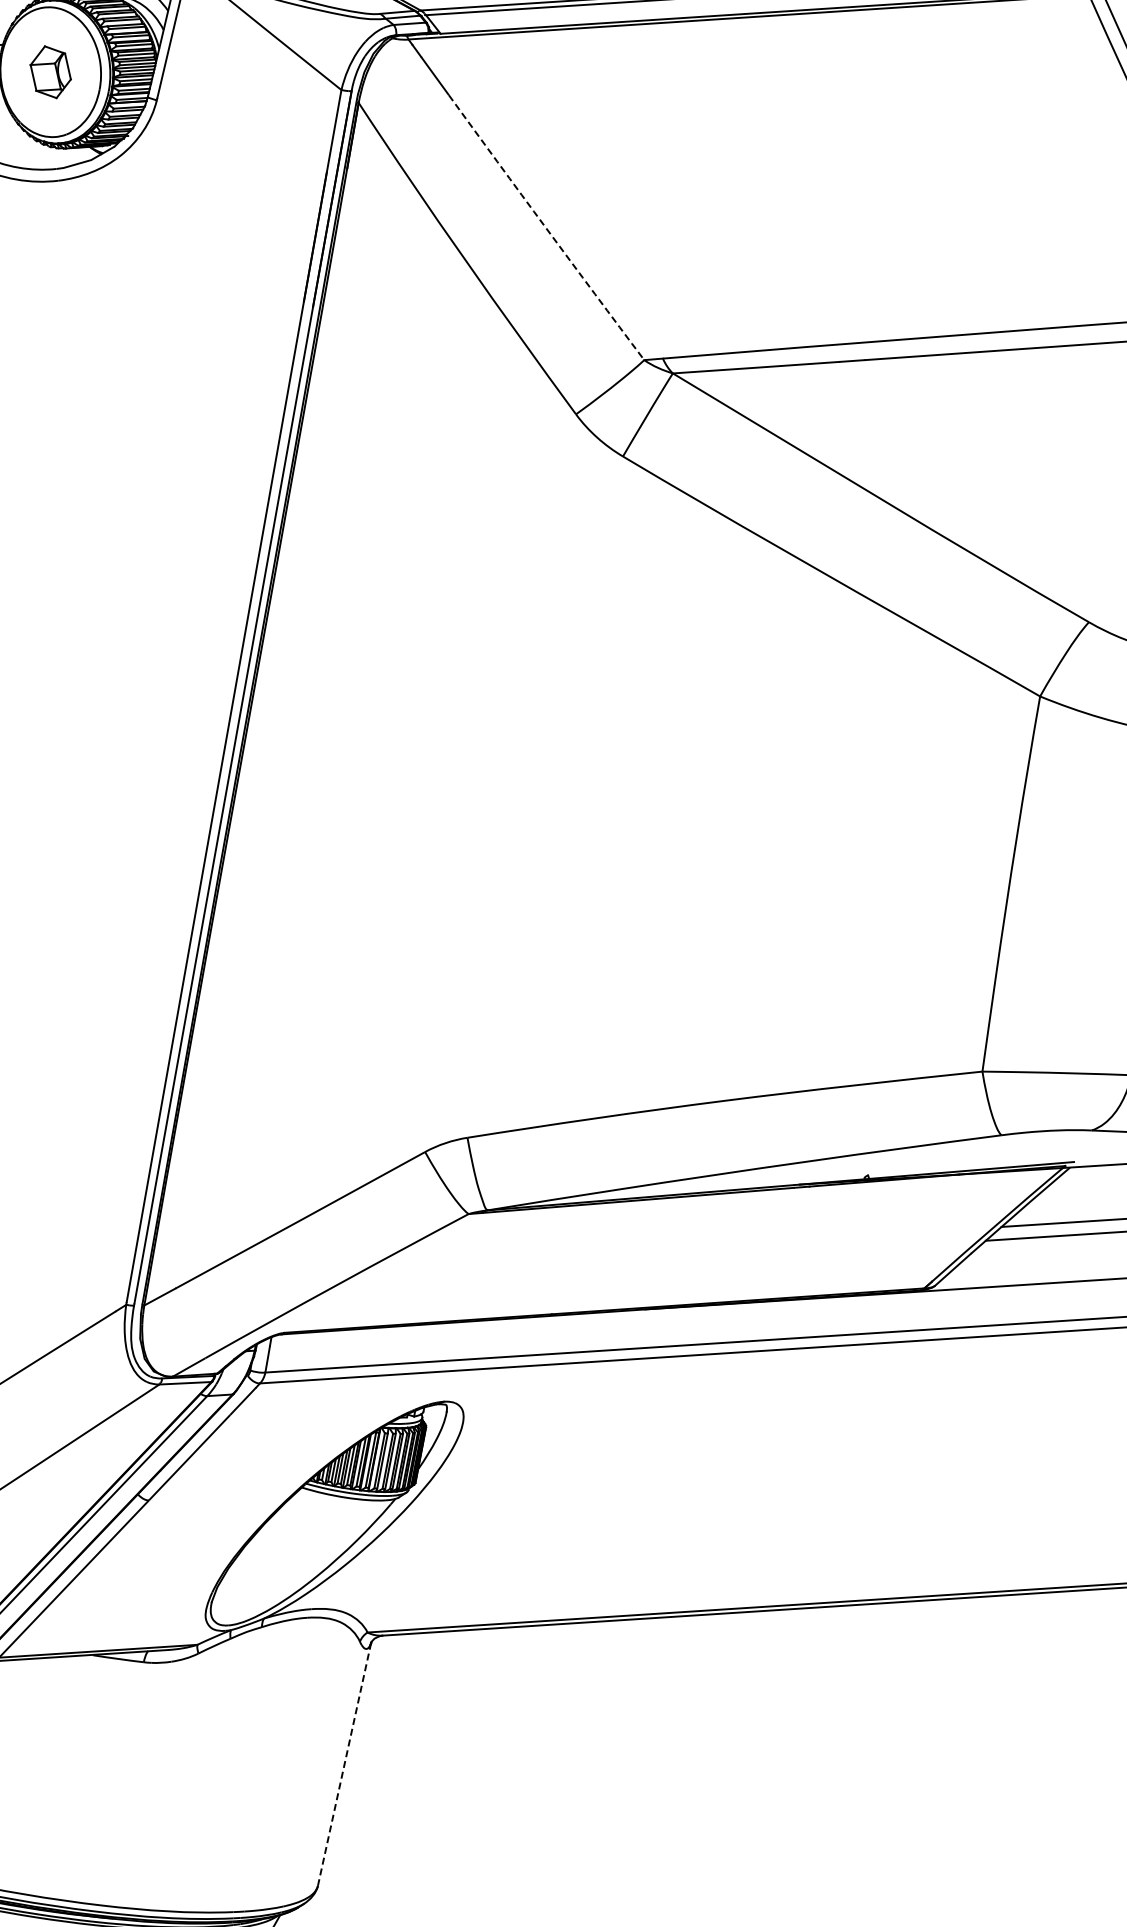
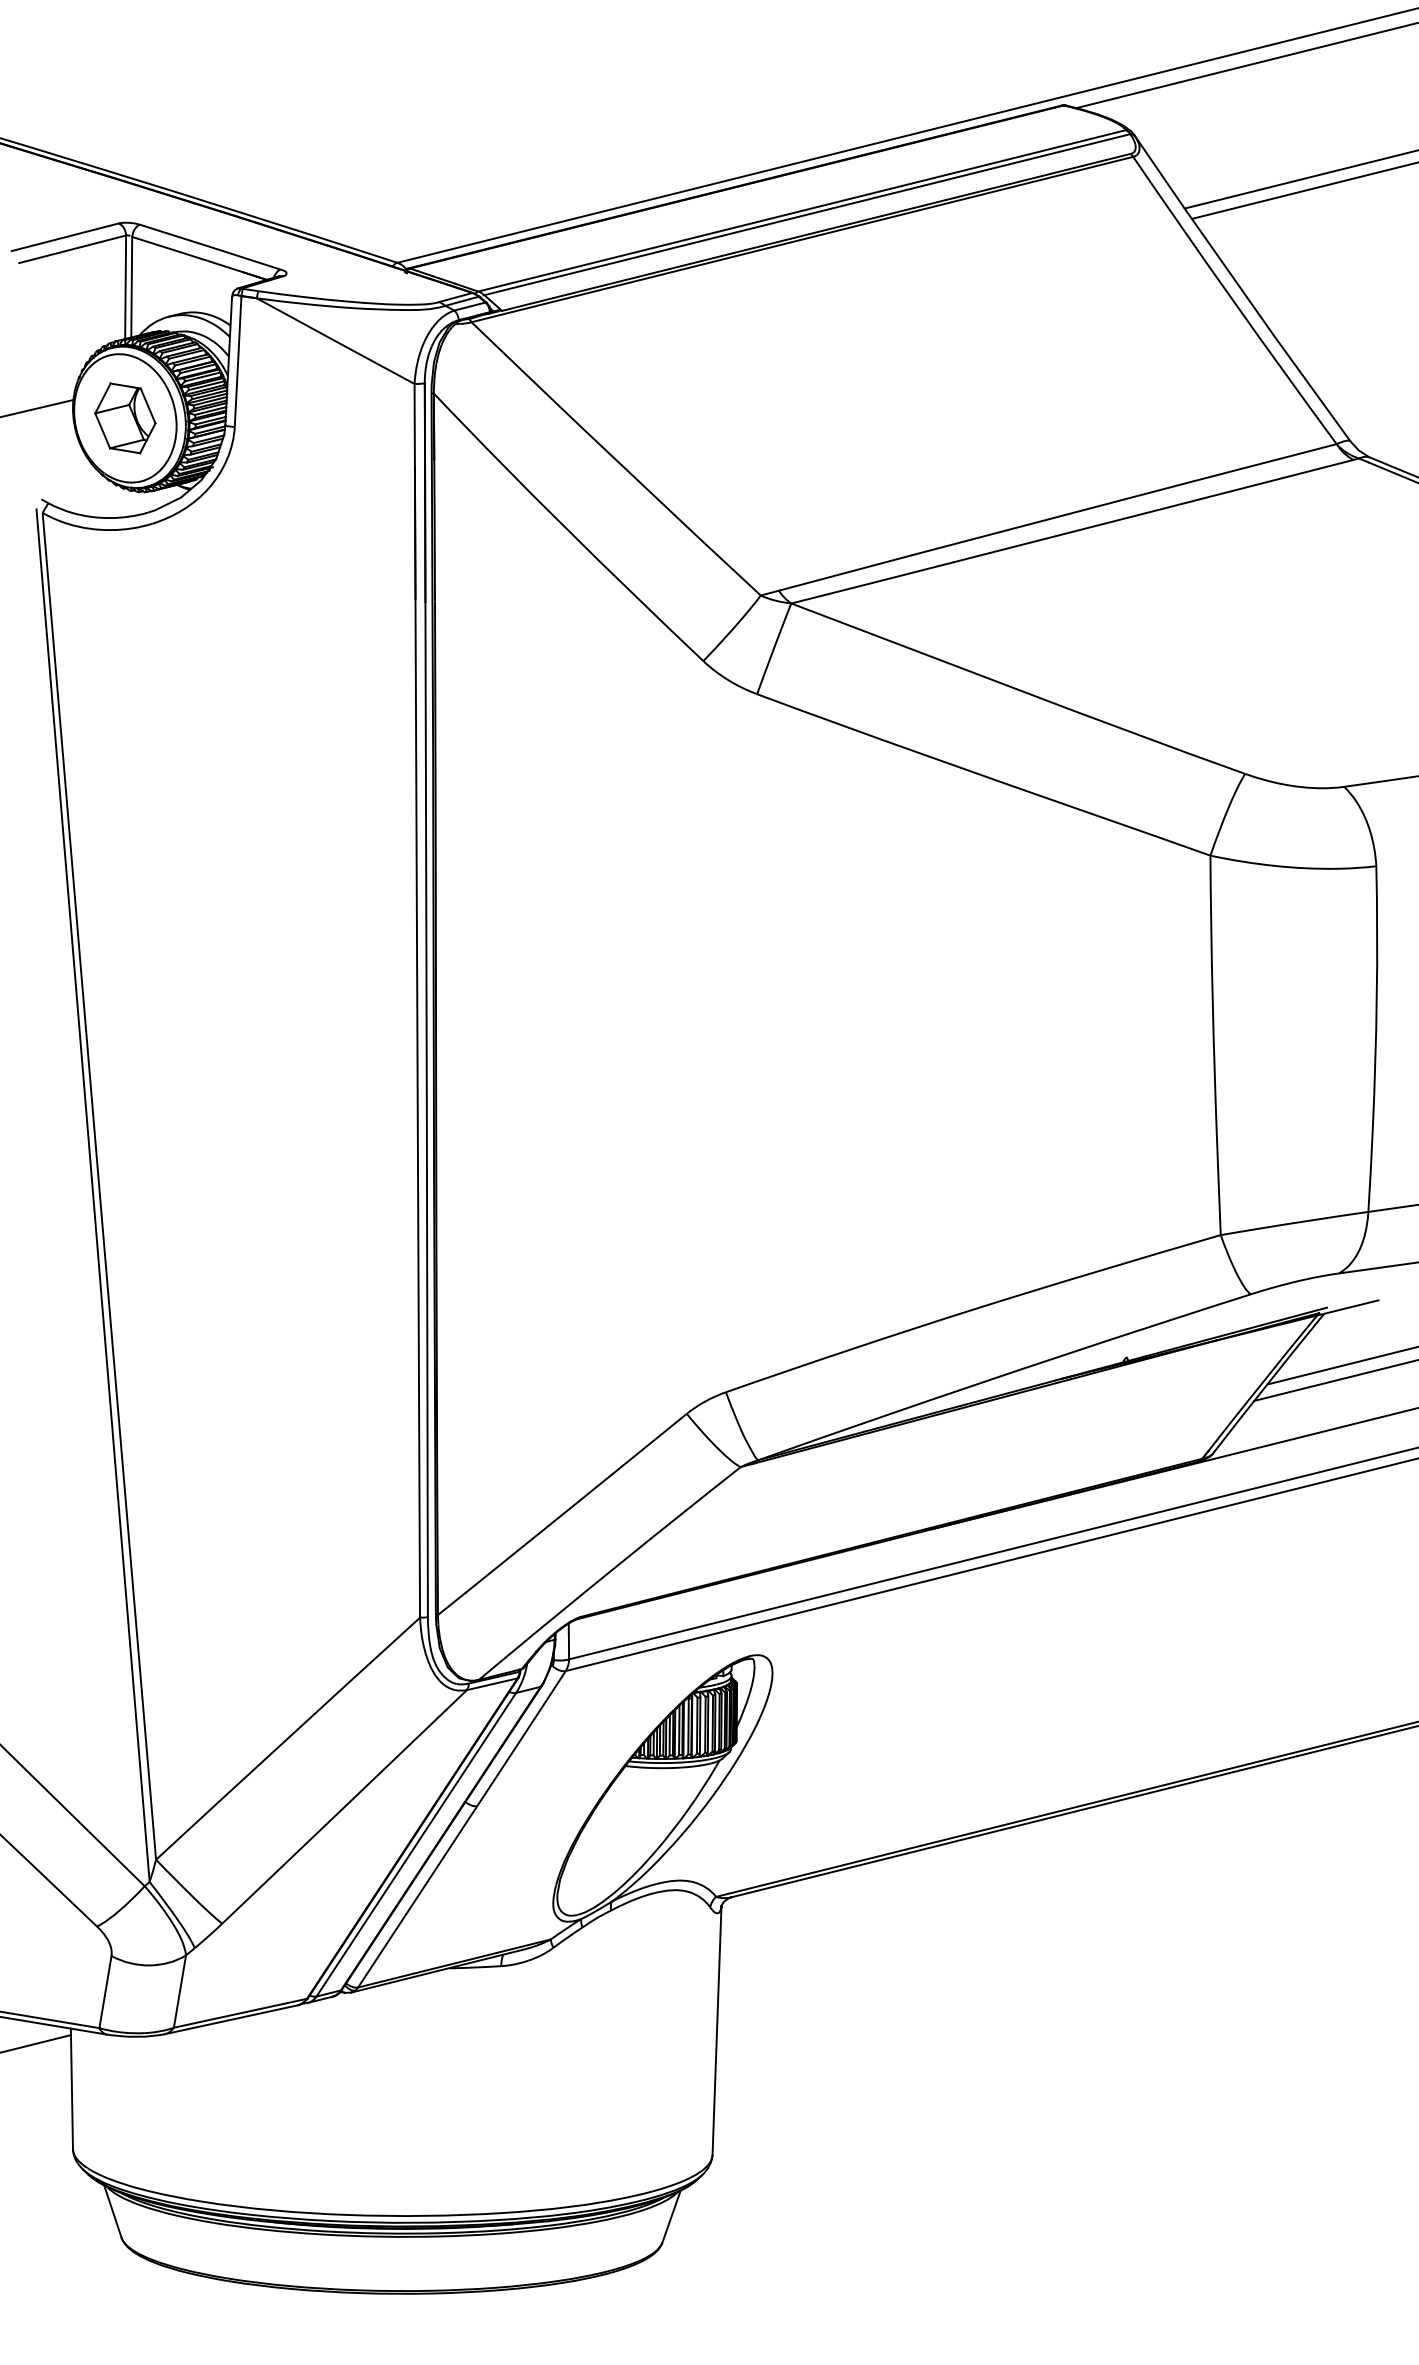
part: (50, 72) -> (125, 418), size x1.43
arc: (545, 228) -> (640, 483), dashed -> solid
line: (344, 1765) -> (717, 2031), dashed -> solid

